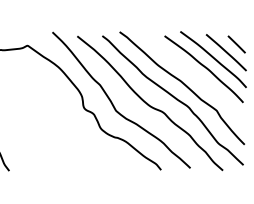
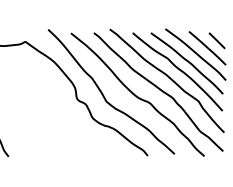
curve: (193, 75) -> (177, 69), added

